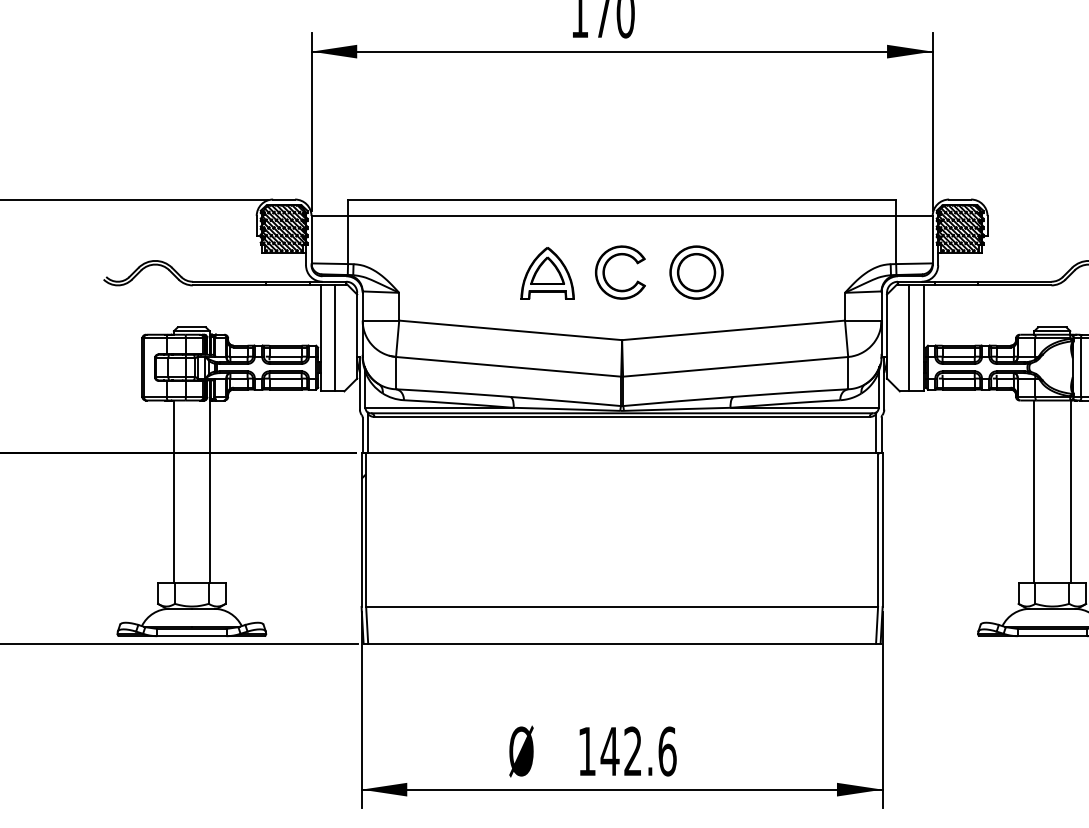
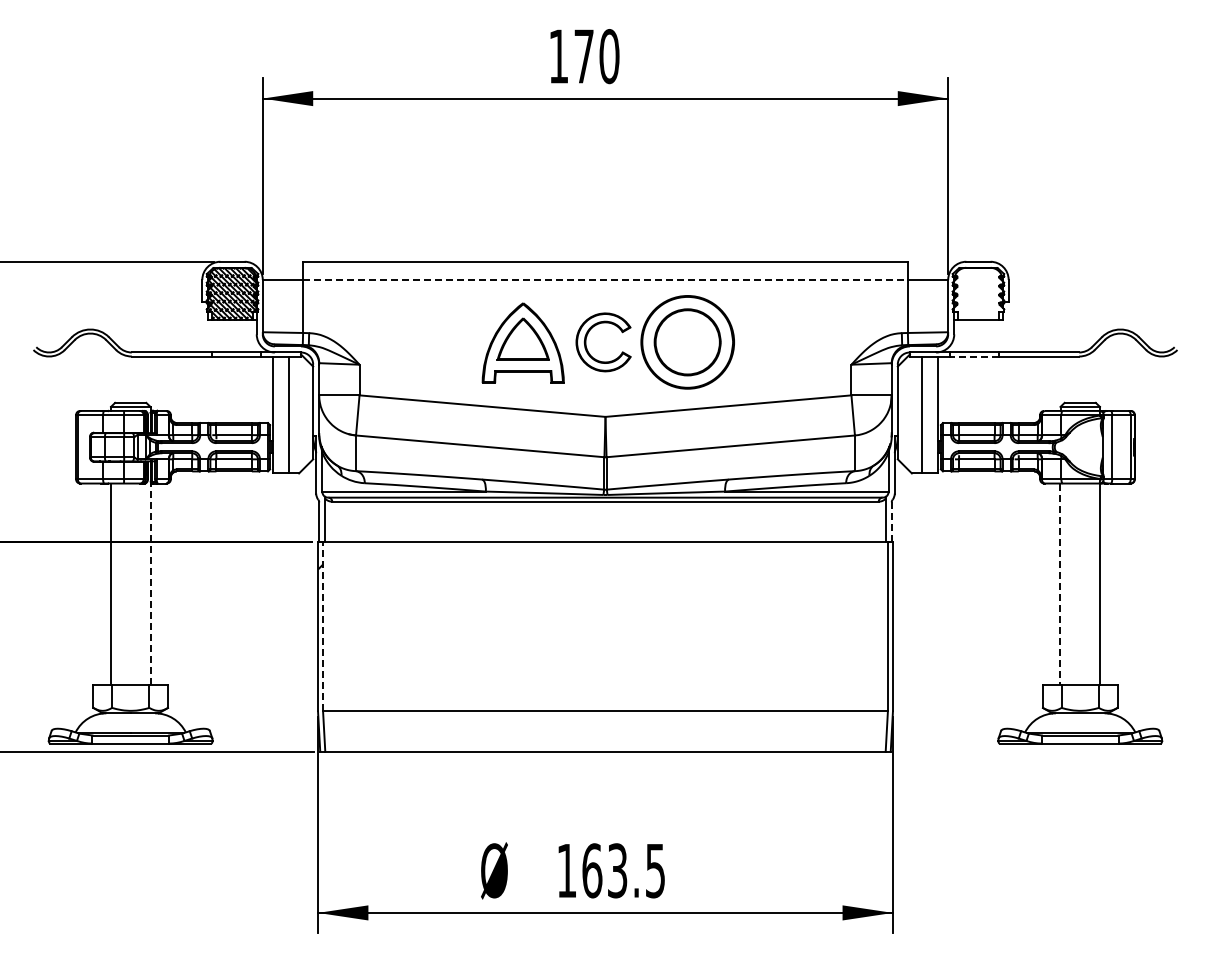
line: (622, 215) -> (605, 279), solid -> dashed
hatch: (960, 228) -> (978, 293), removed
part: (696, 272) -> (687, 342), size x1.6
part: (547, 273) -> (523, 343), size x1.4
line: (955, 285) -> (973, 356), solid -> dashed
line: (881, 435) -> (891, 522), solid -> dashed
line: (209, 491) -> (150, 583), solid -> dashed
line: (1034, 492) -> (1060, 584), solid -> dashed
line: (366, 530) -> (323, 626), solid -> dashed
text: (638, 751) -> (623, 870), 142.6 -> 163.5

